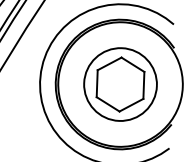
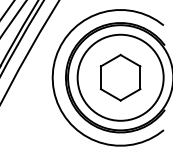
circle: (120, 84) -> (120, 77), size x1.4

